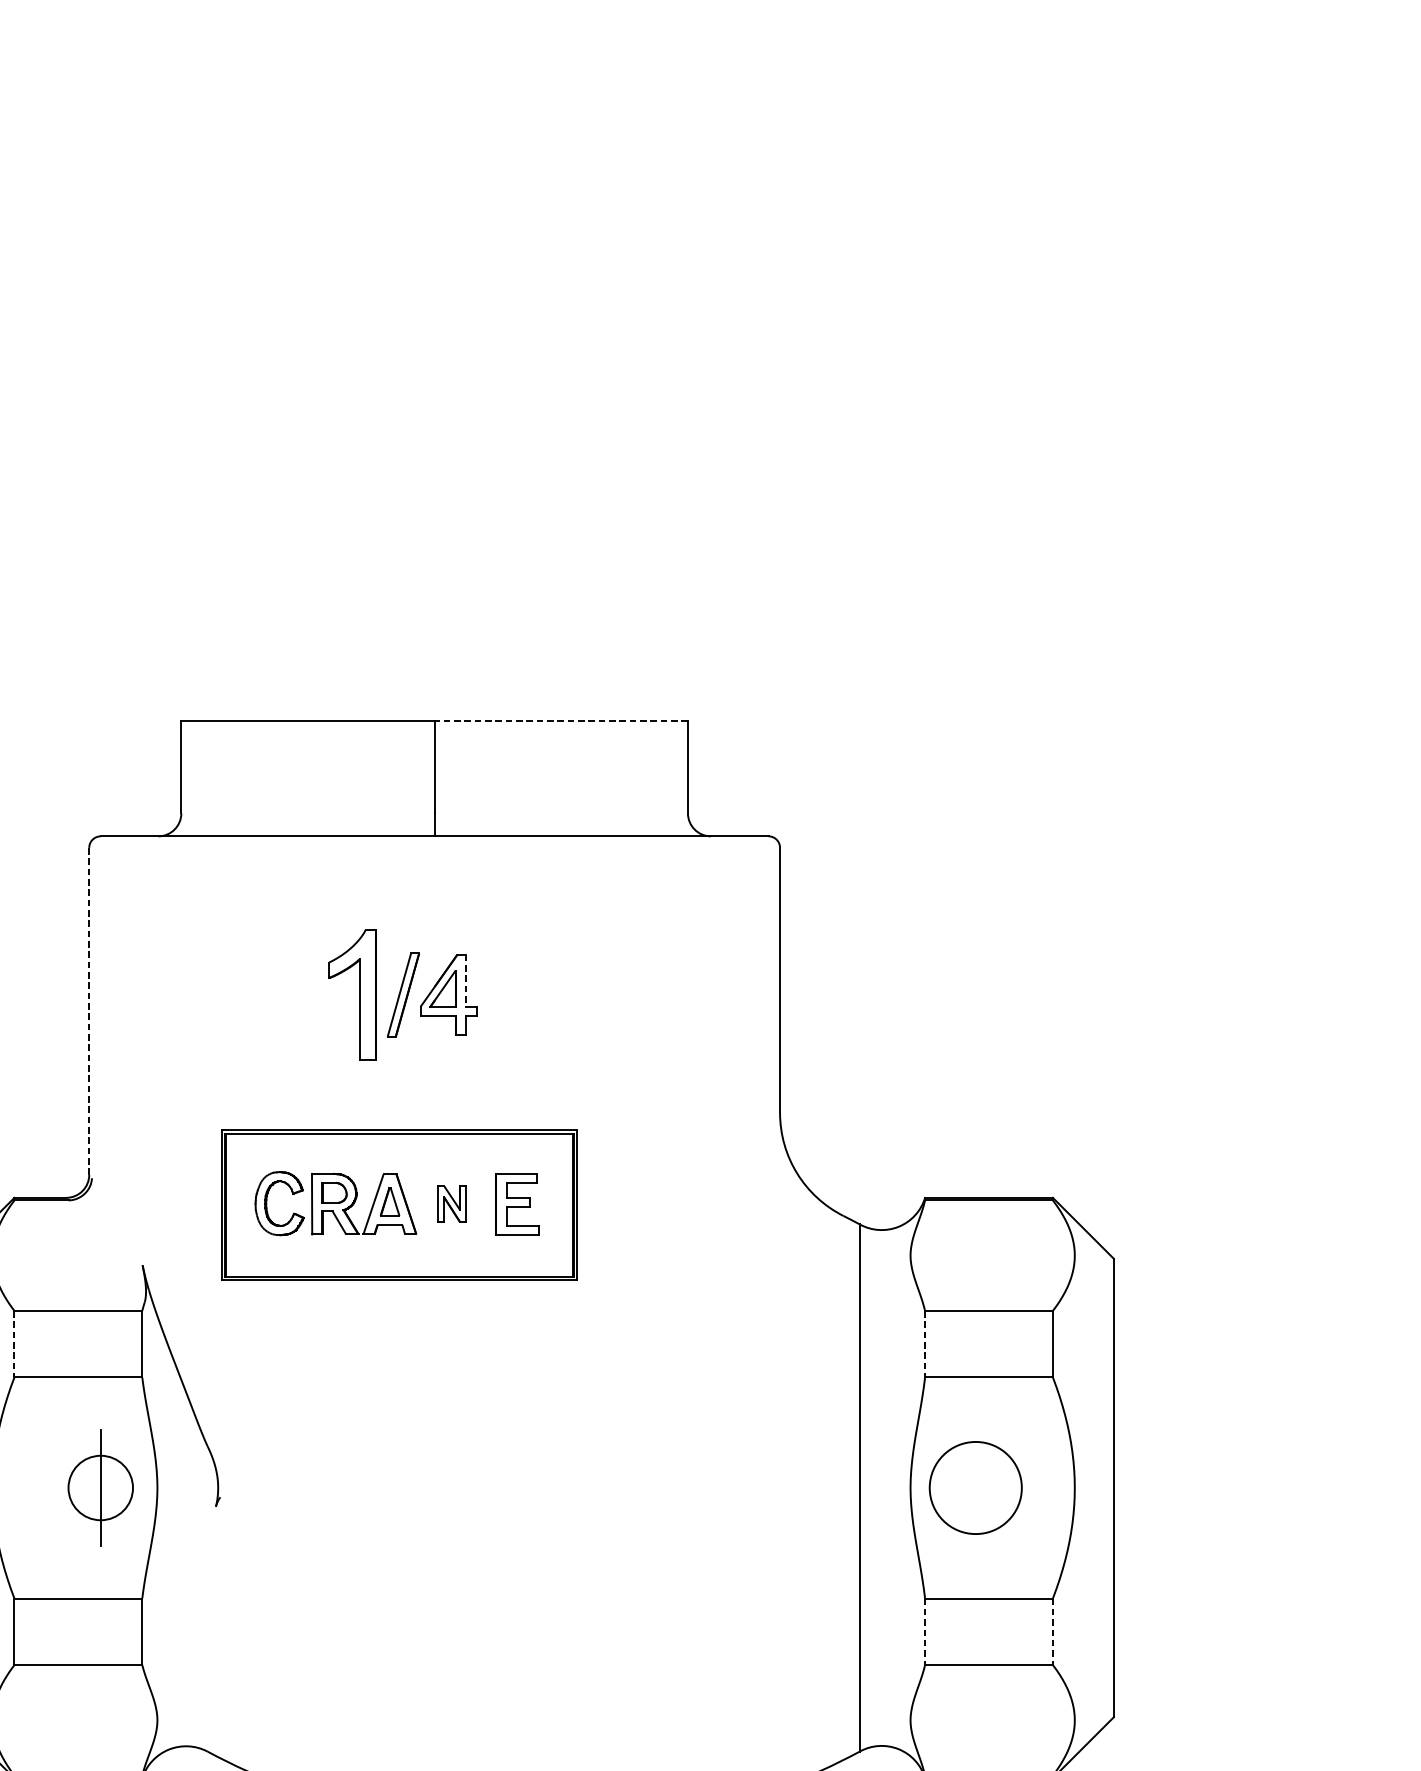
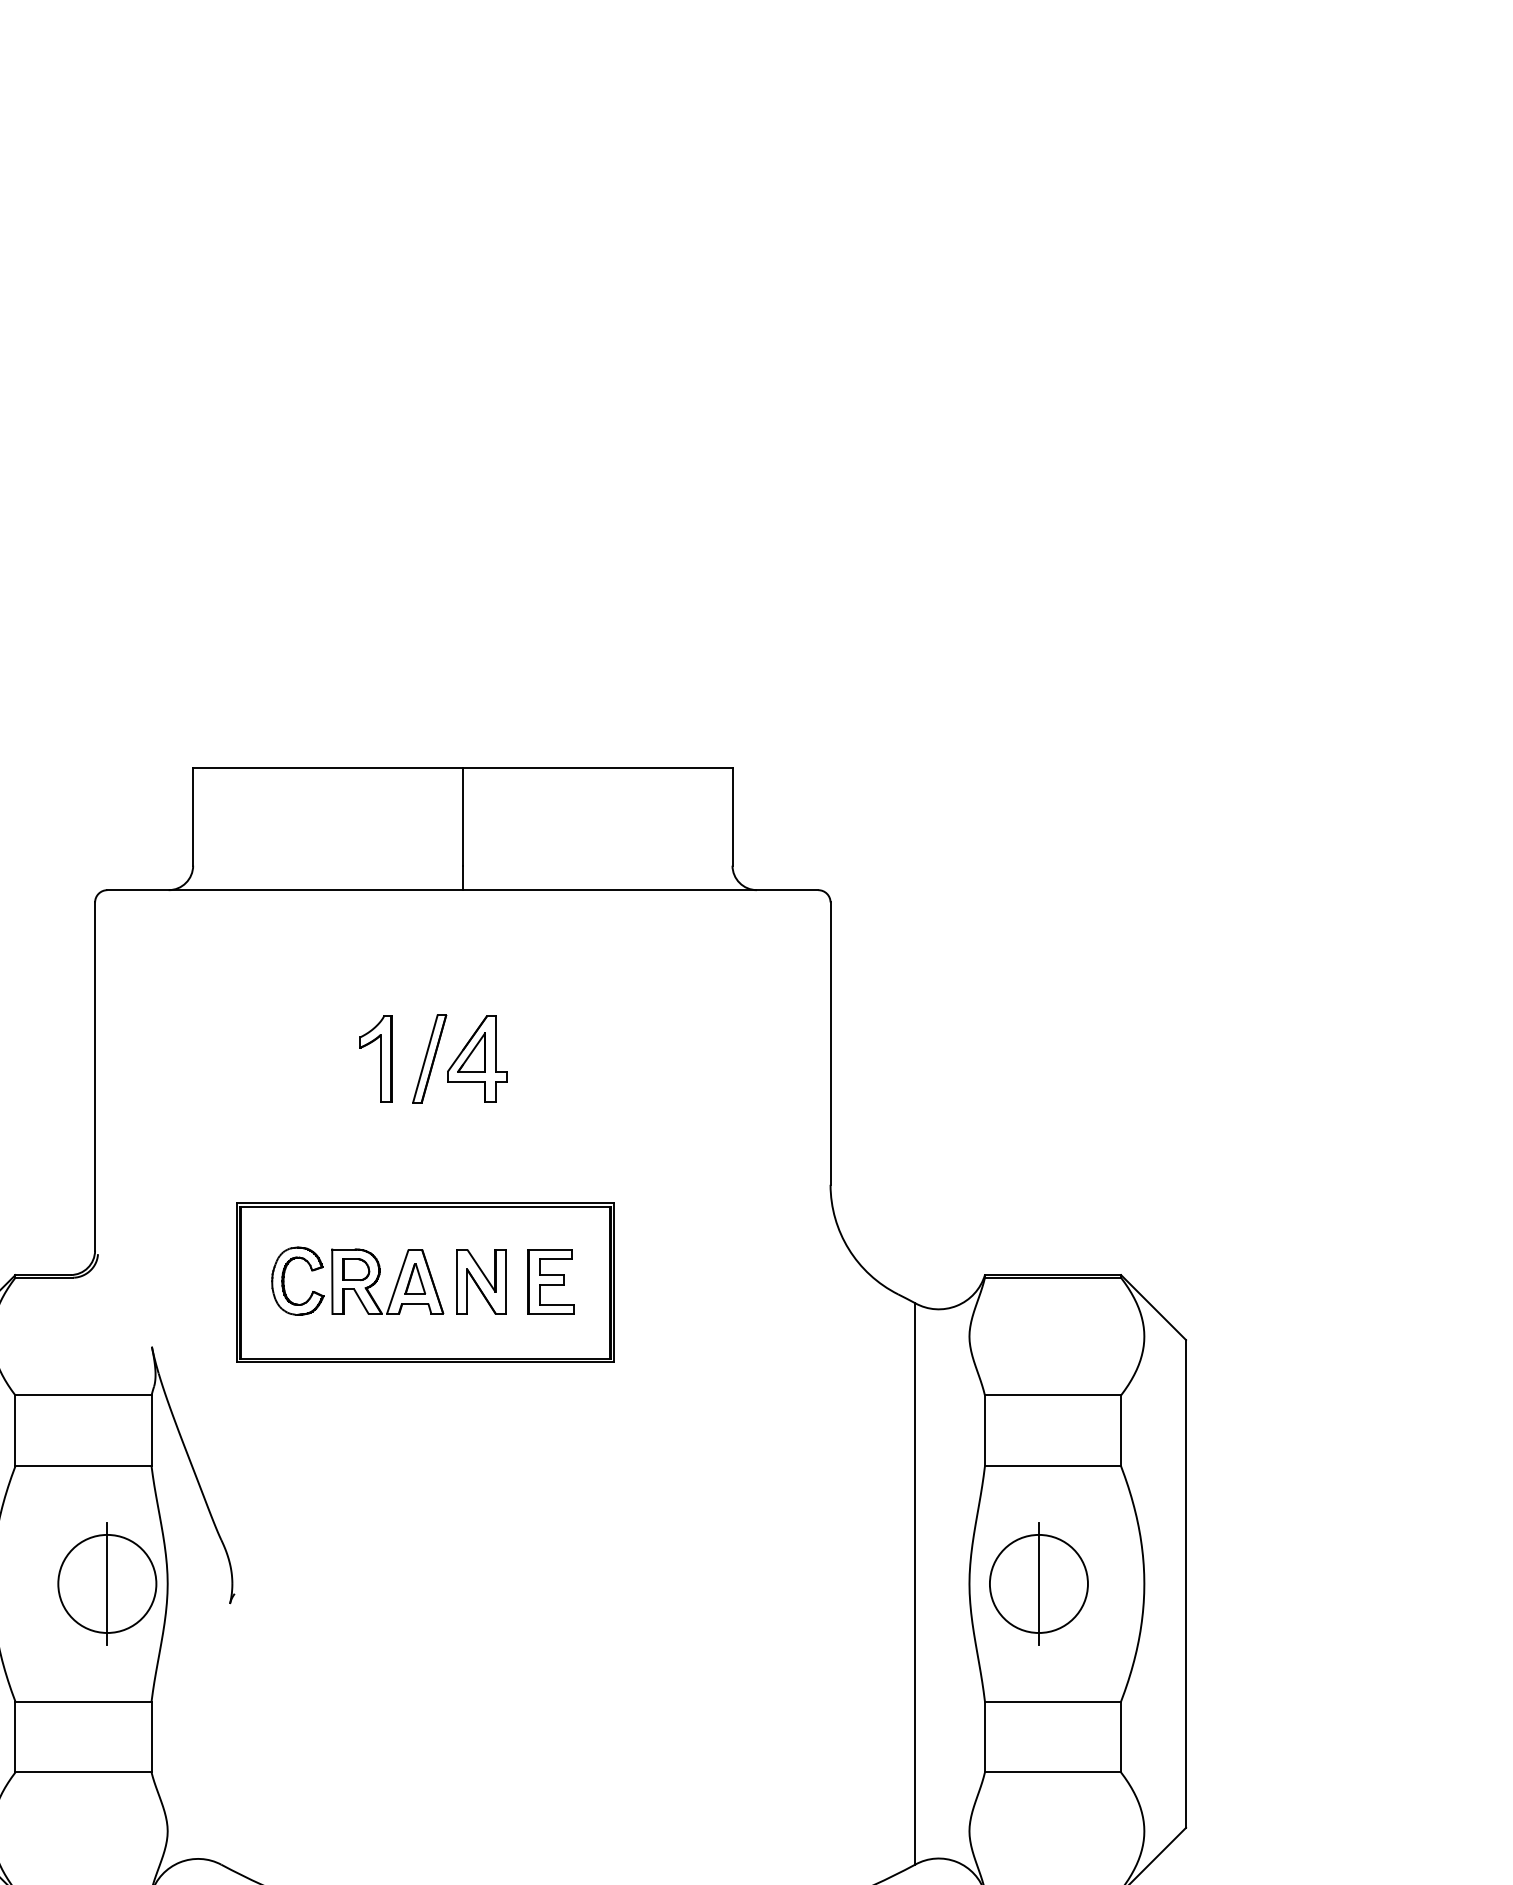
line: (561, 721) -> (597, 767), dashed -> solid
line: (465, 981) -> (495, 1044), dashed -> solid
part: (352, 994) -> (375, 1058), size x0.62
line: (89, 1010) -> (95, 1075), dashed -> solid
part: (452, 1203) -> (481, 1281), size x1.67
line: (14, 1344) -> (15, 1431), dashed -> solid
line: (924, 1344) -> (984, 1431), dashed -> solid
circle: (100, 1487) -> (107, 1583), size x1.43
line: (975, 1487) -> (1038, 1583), added
line: (924, 1632) -> (984, 1737), dashed -> solid
line: (1053, 1632) -> (1121, 1737), dashed -> solid

